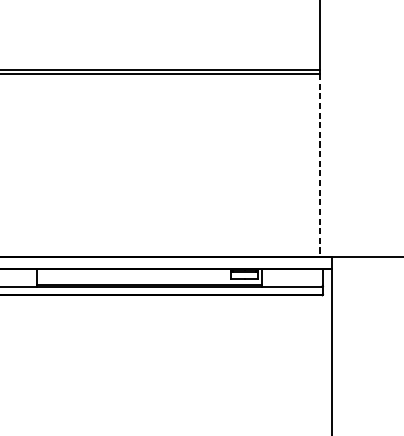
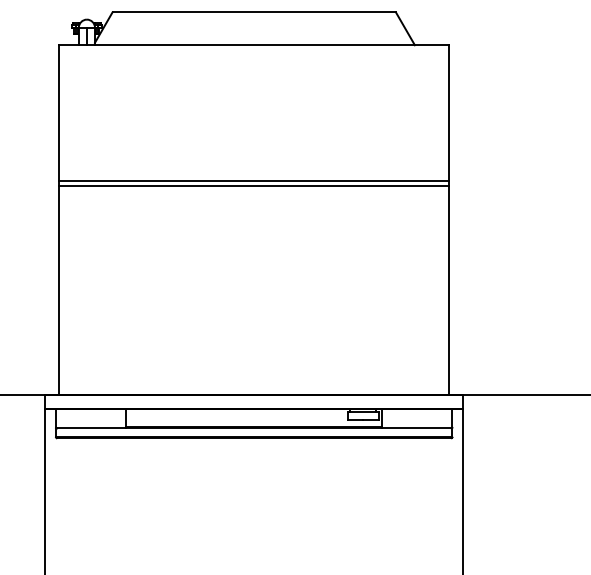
line: (320, 165) -> (449, 290), dashed -> solid

